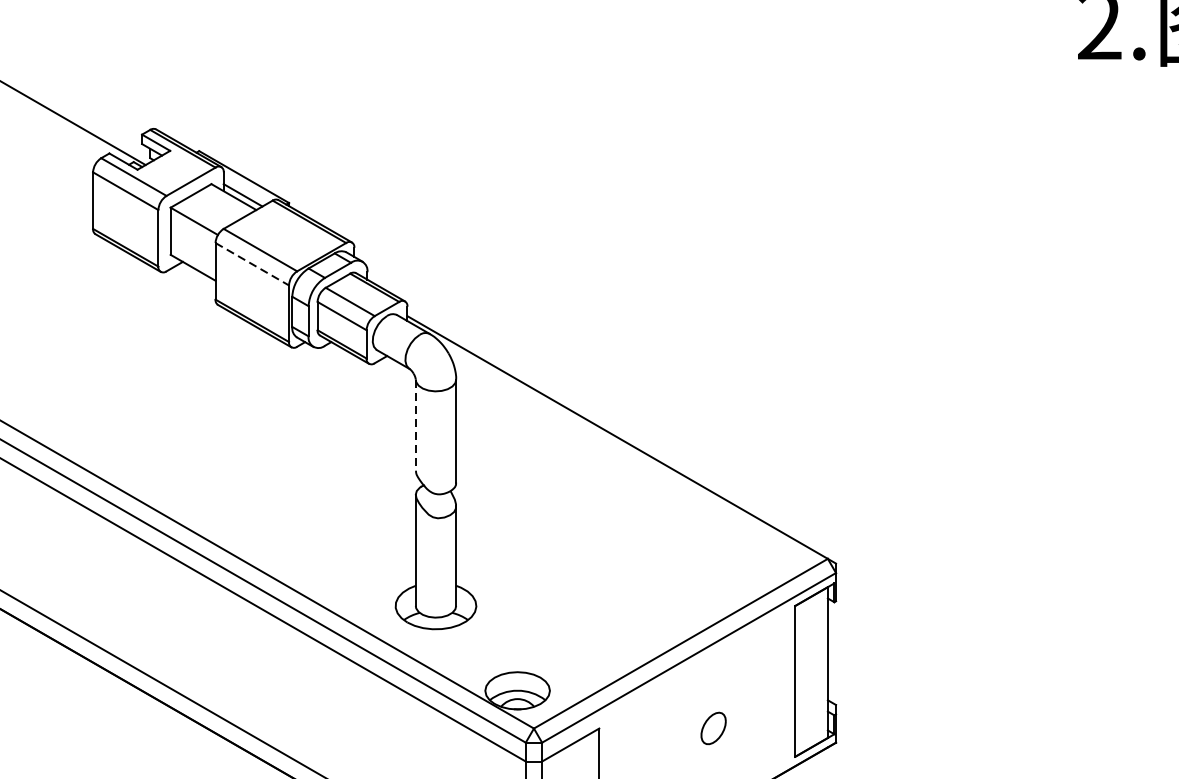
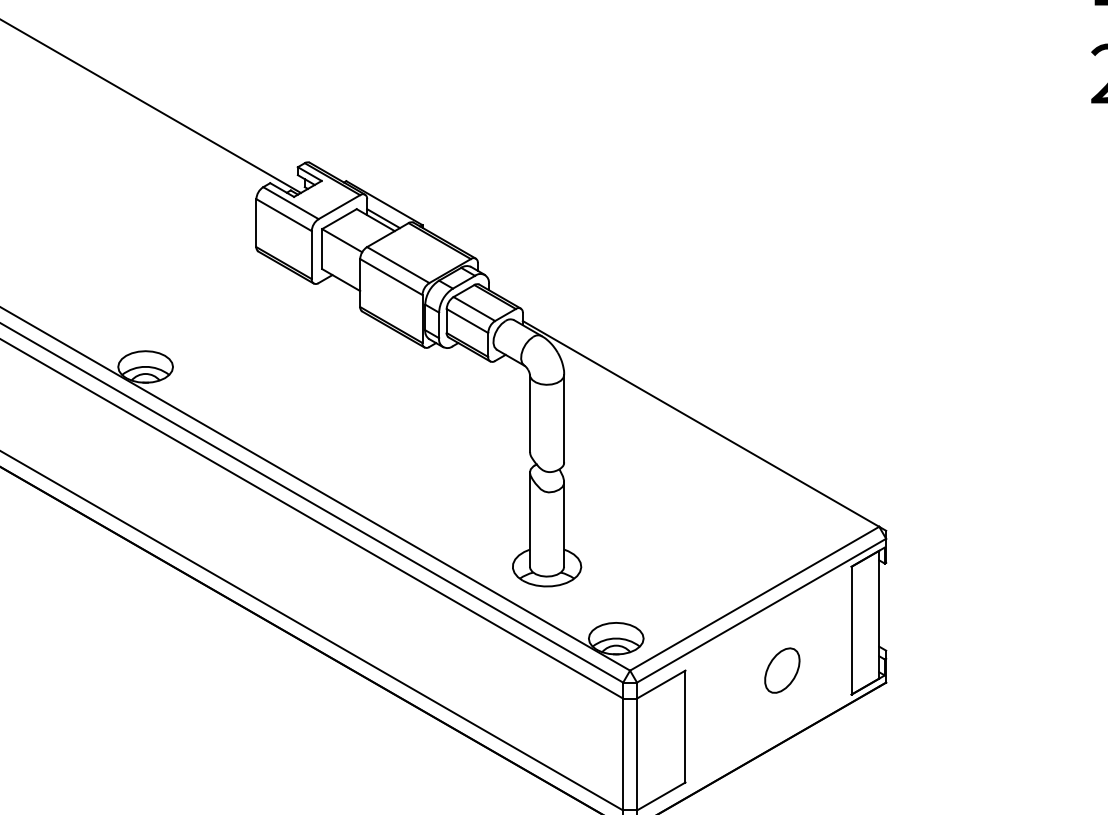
line: (252, 264) -> (391, 277), dashed -> solid
line: (415, 425) -> (529, 413), dashed -> solid
part: (713, 728) -> (782, 670), size x1.67

